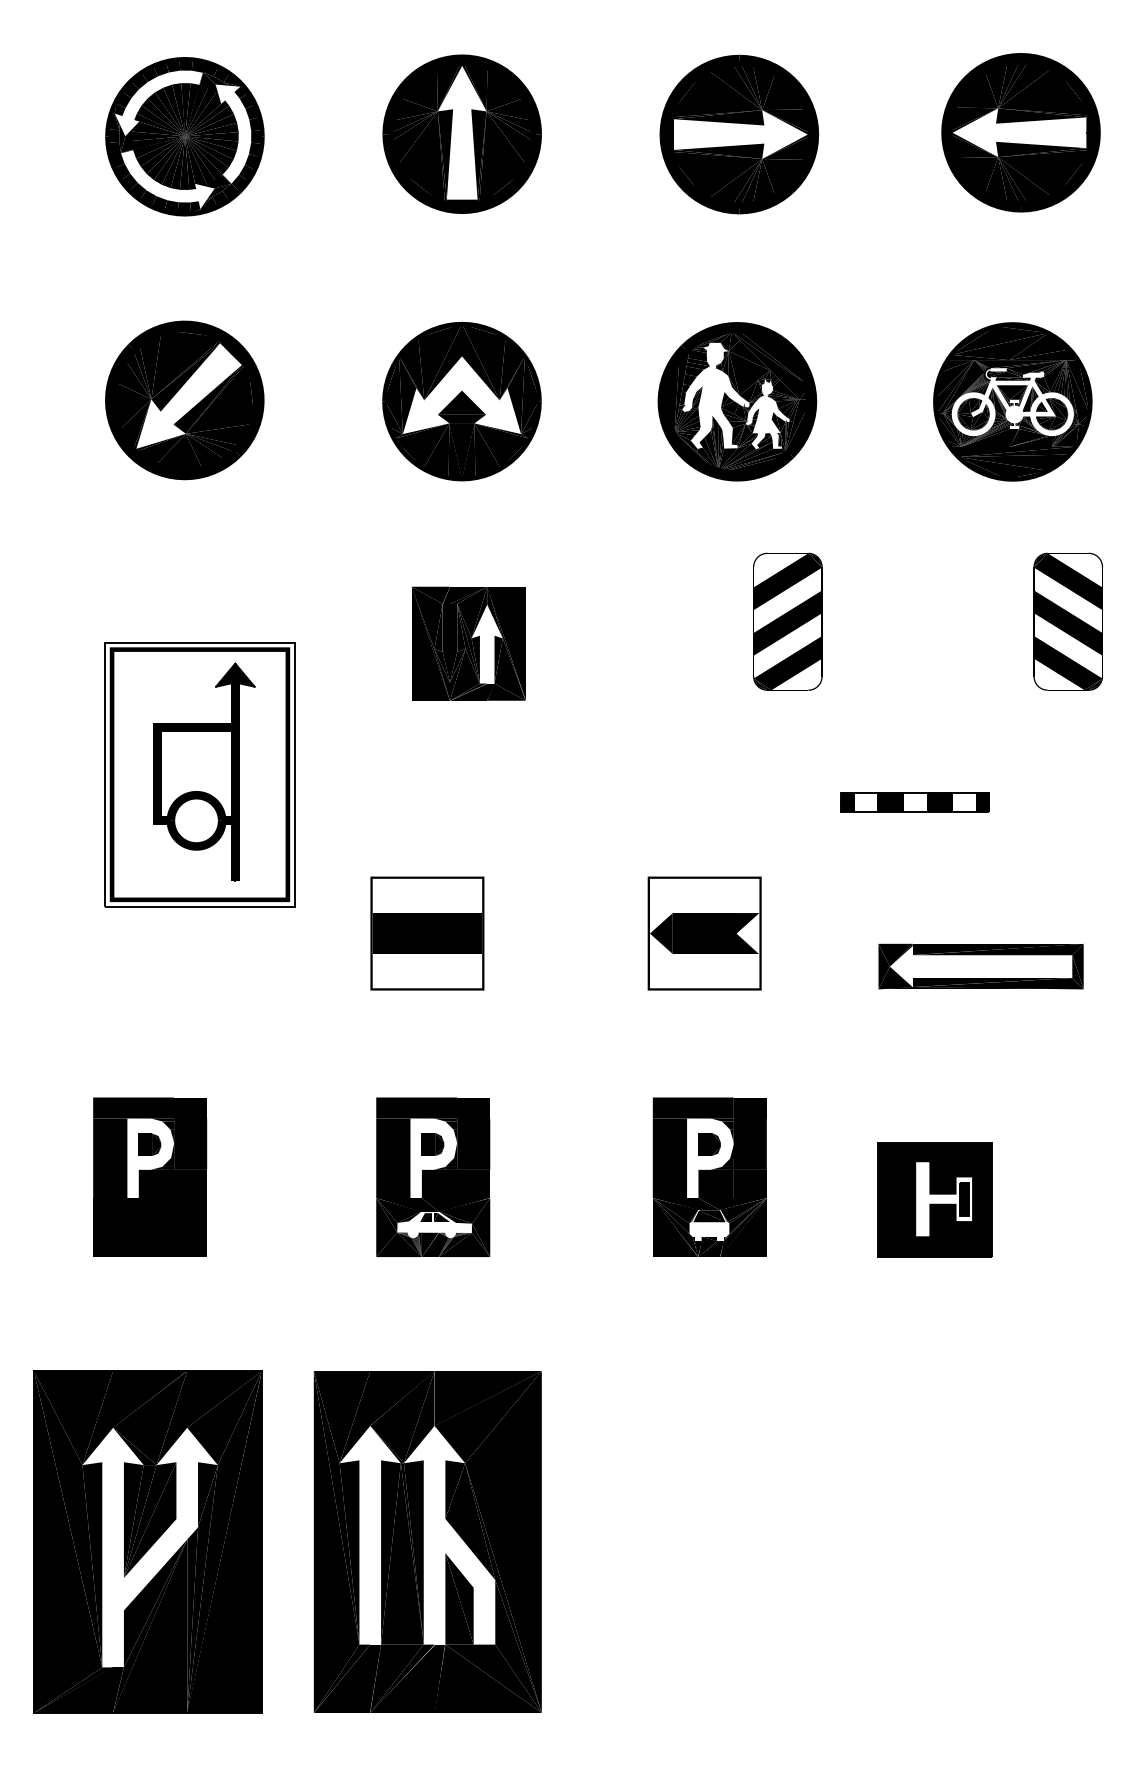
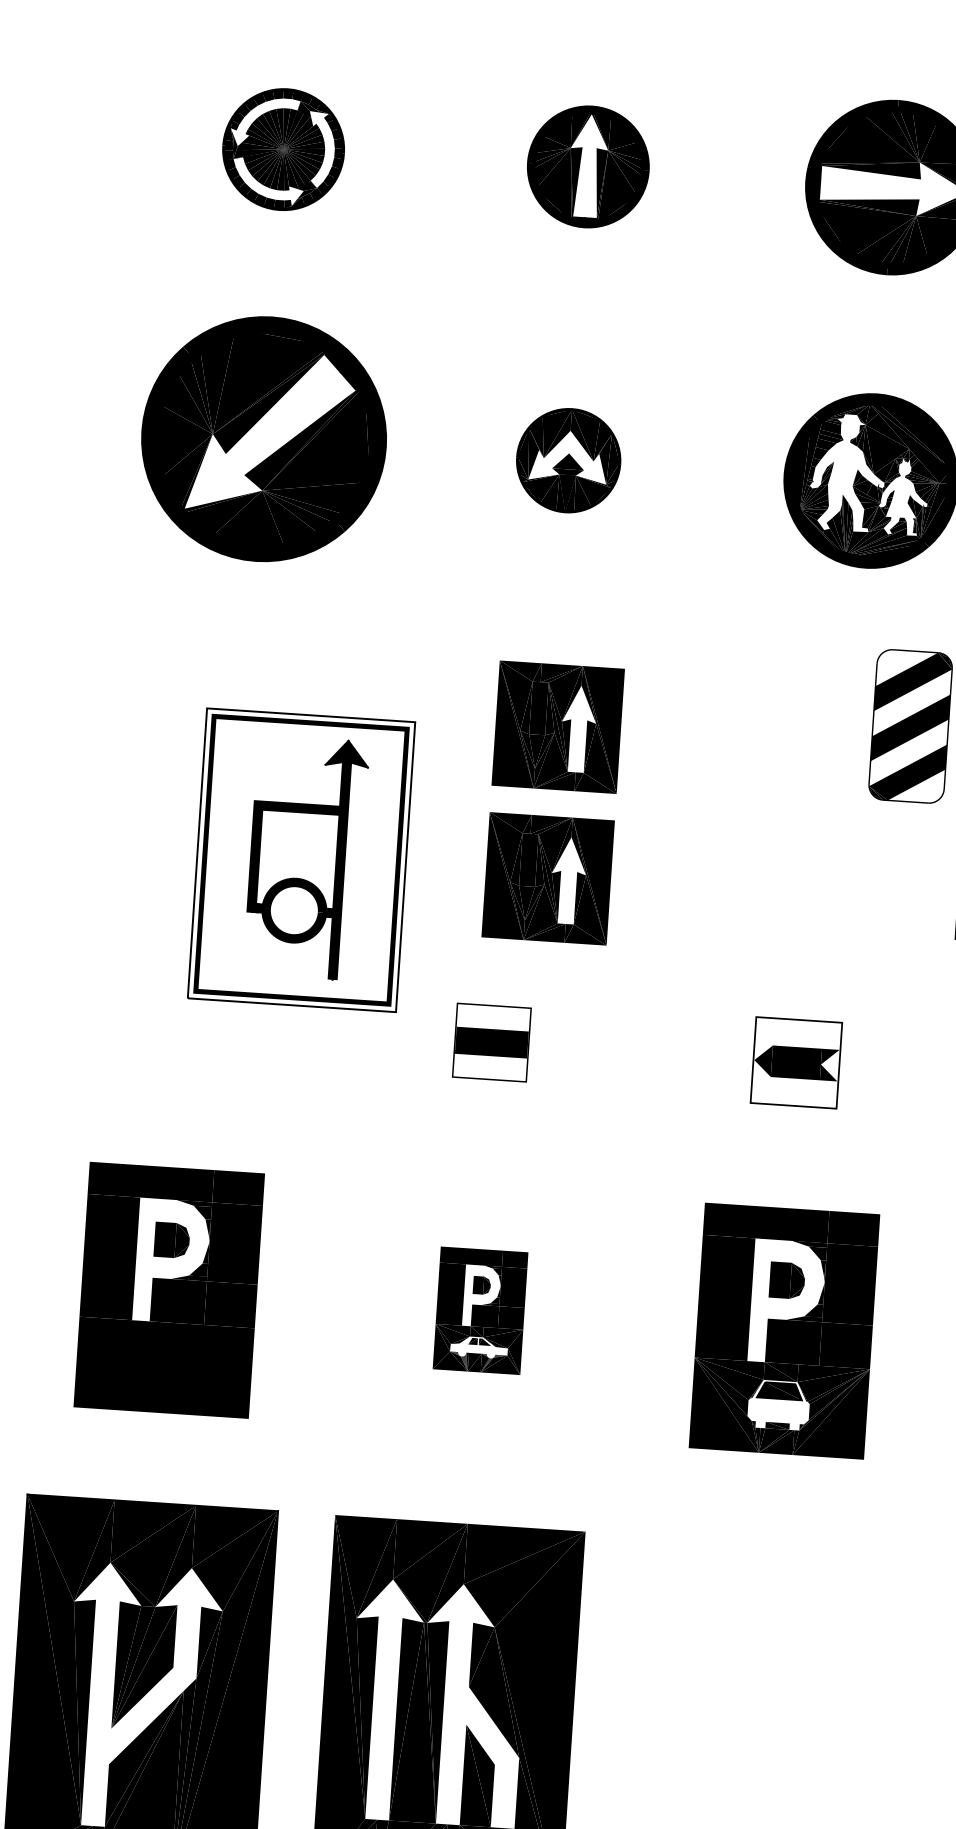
part: (461, 133) -> (587, 166), size x0.7
part: (184, 136) -> (283, 149), size x0.7
part: (184, 400) -> (263, 439), size x1.4
part: (461, 401) -> (568, 460), size x0.6
part: (199, 774) -> (301, 859), moved
part: (468, 781) -> (548, 878), added
part: (427, 933) -> (491, 1042), size x0.6
part: (704, 933) -> (796, 1062), size x0.7
part: (150, 1176) -> (169, 1289), size x1.4
part: (433, 1176) -> (480, 1310), size x0.7
part: (709, 1176) -> (784, 1330), size x1.4

